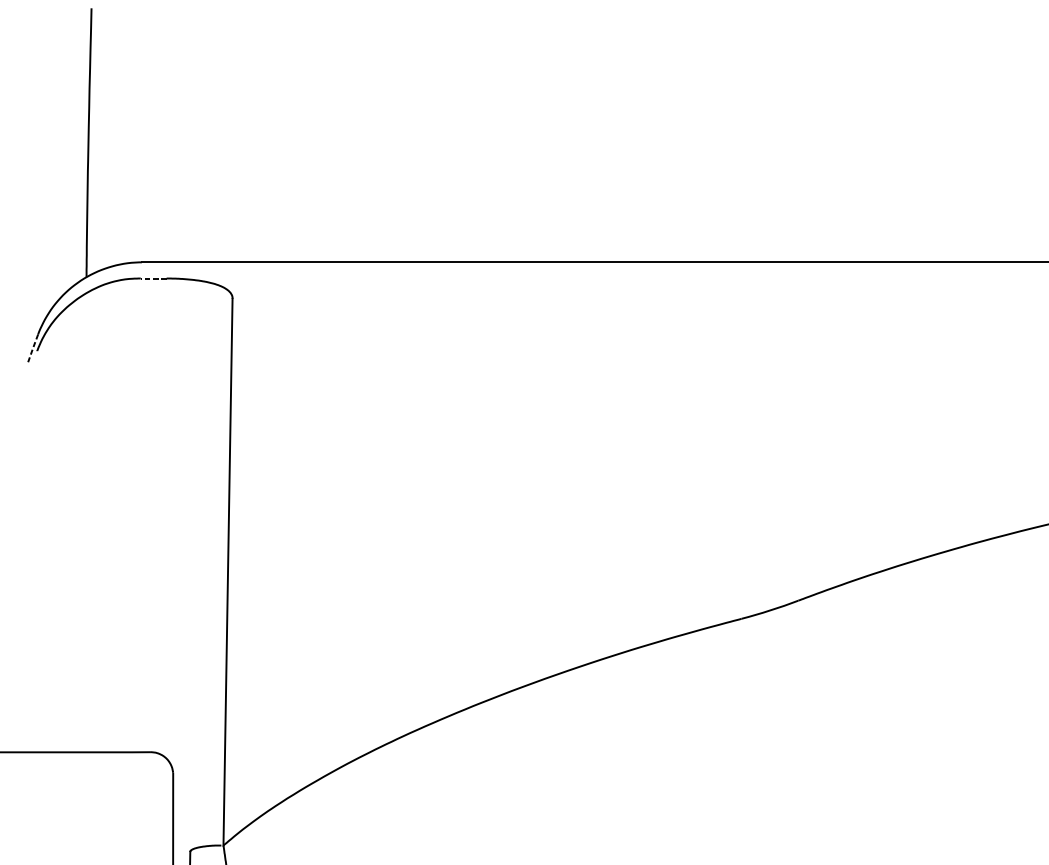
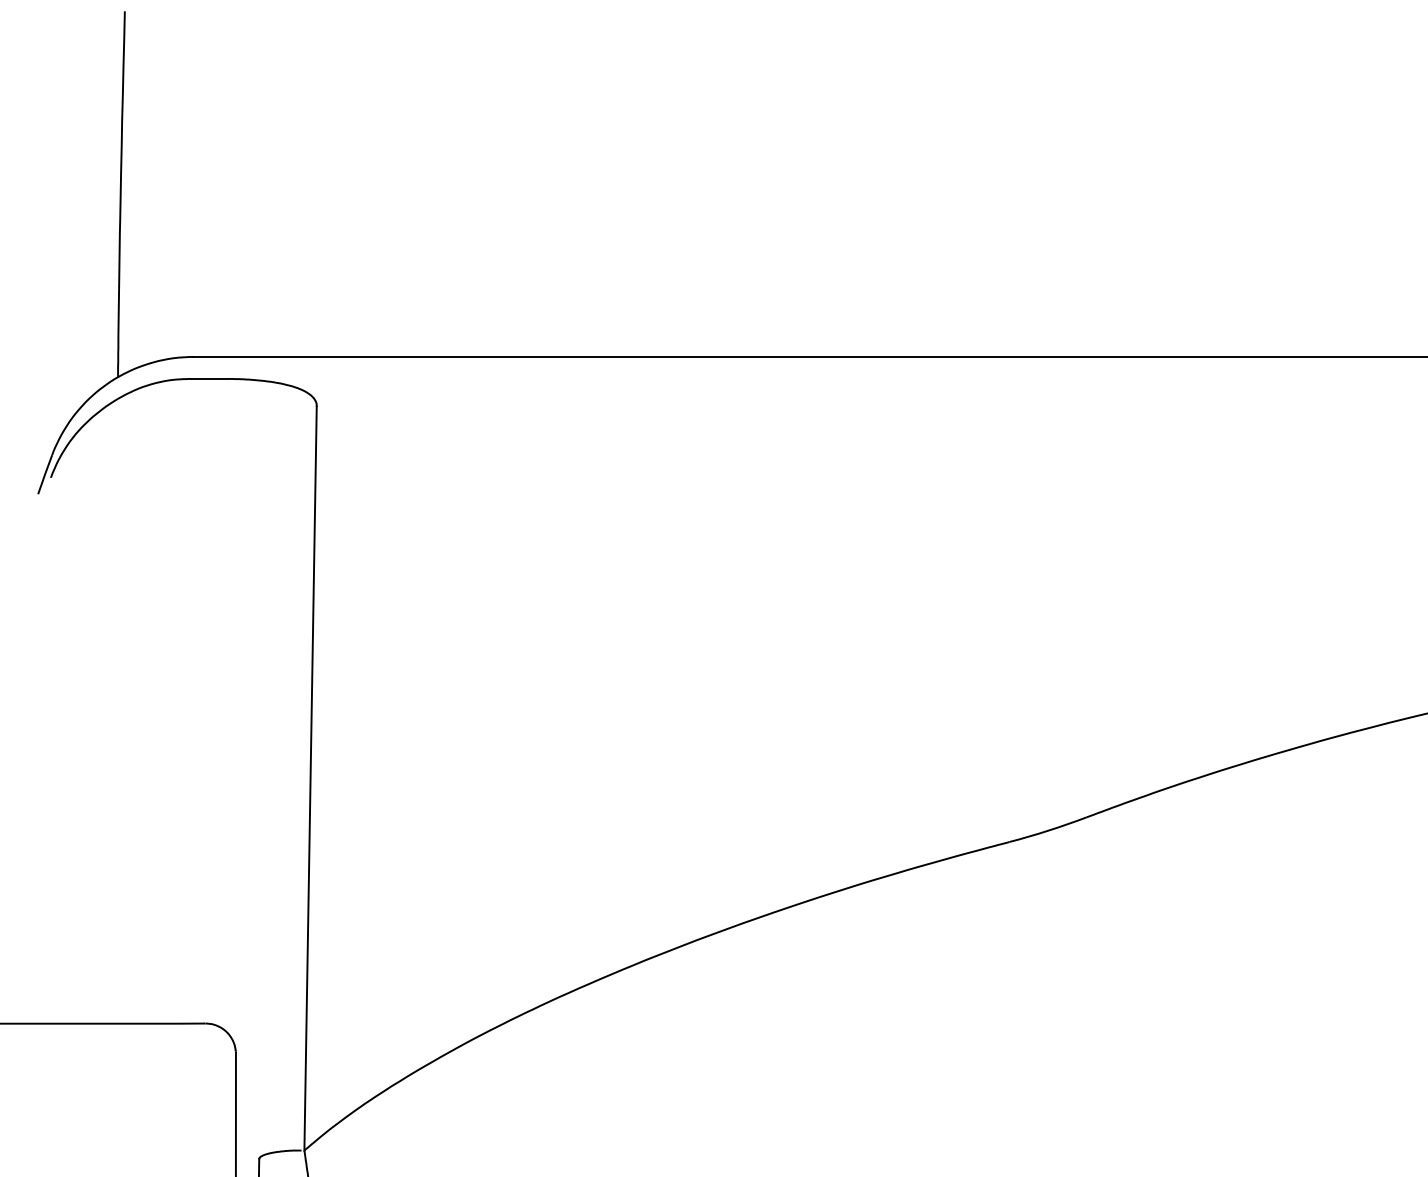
line: (153, 278) -> (209, 378), dashed -> solid
line: (33, 348) -> (45, 474), dashed -> solid

